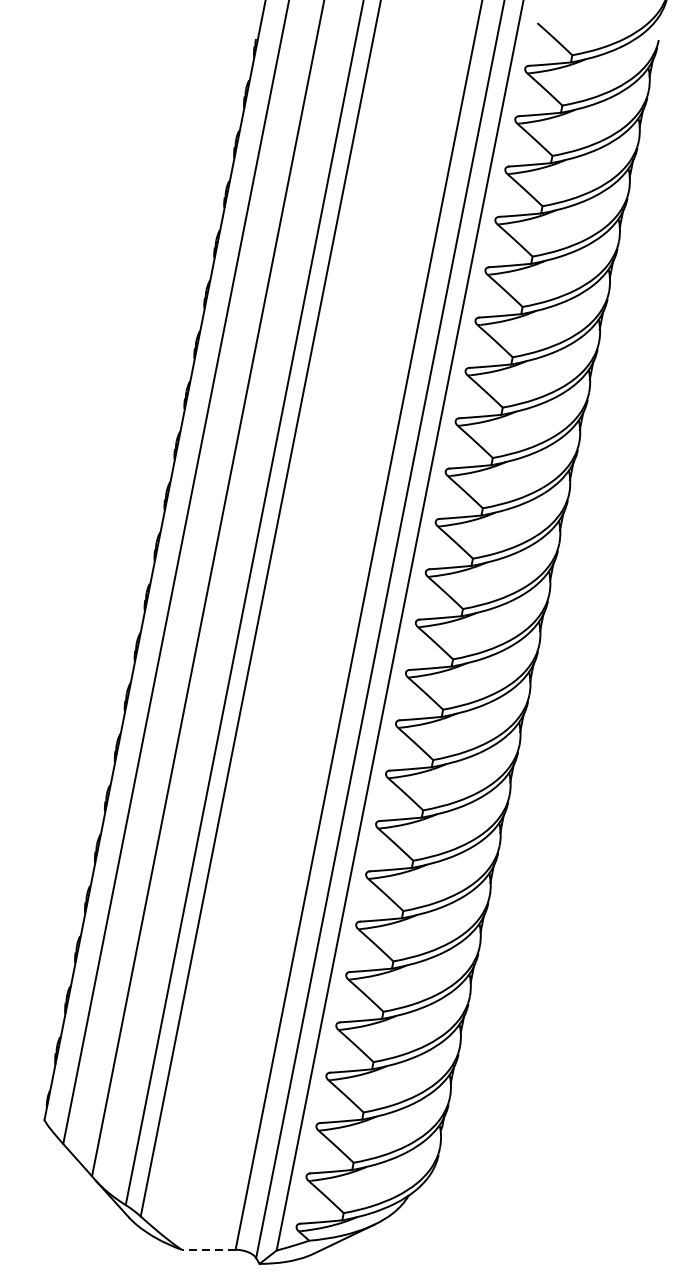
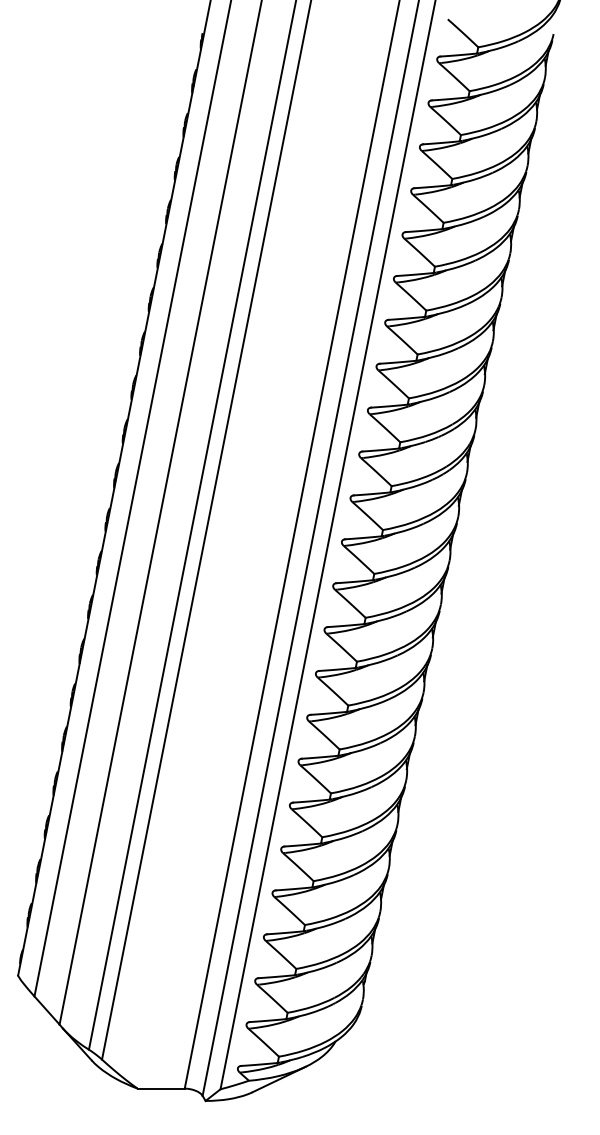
line: (208, 1249) -> (161, 1088), dashed -> solid

